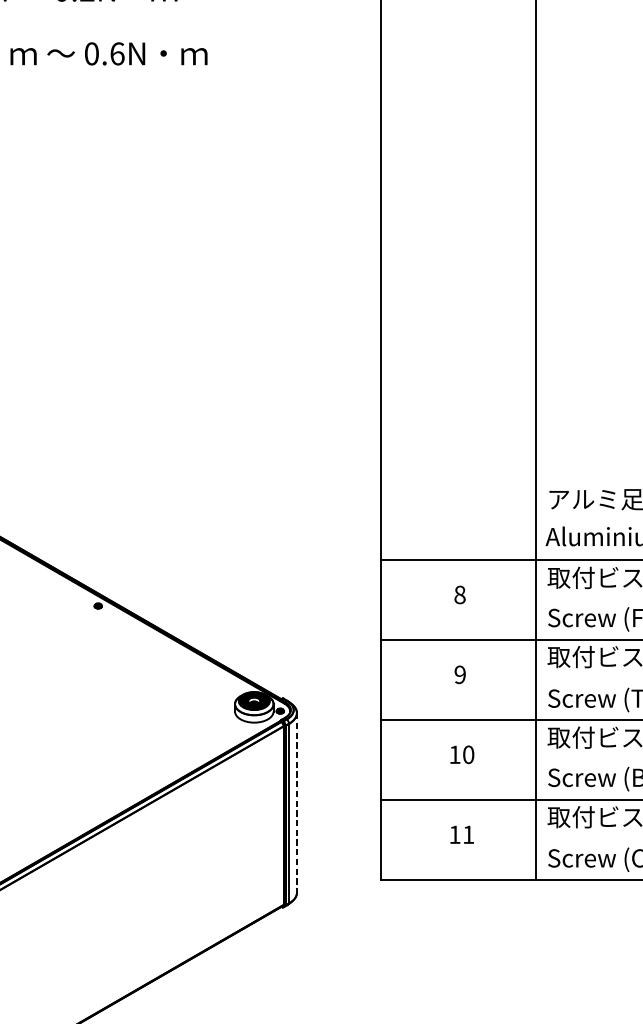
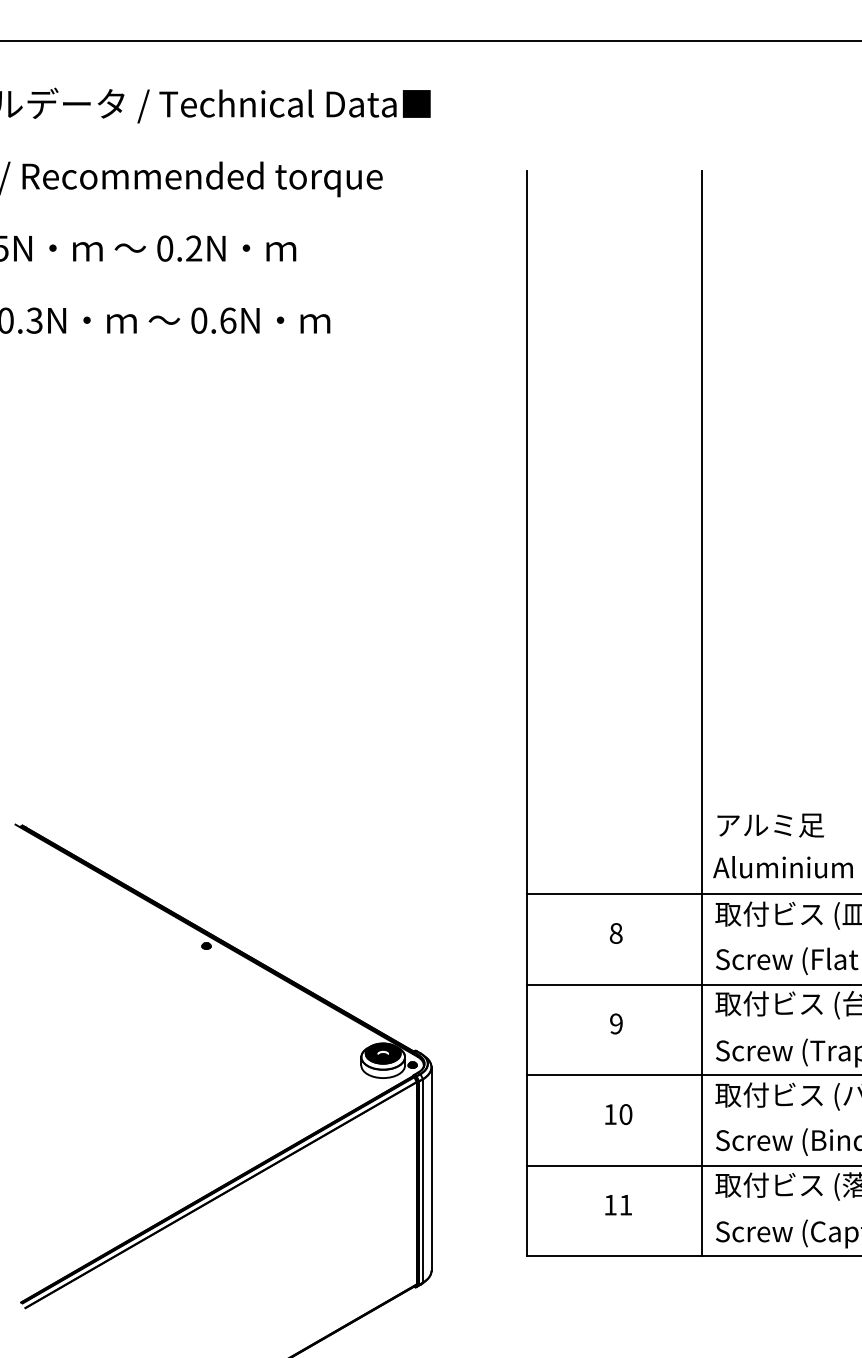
line: (296, 803) -> (431, 1169), dashed -> solid

